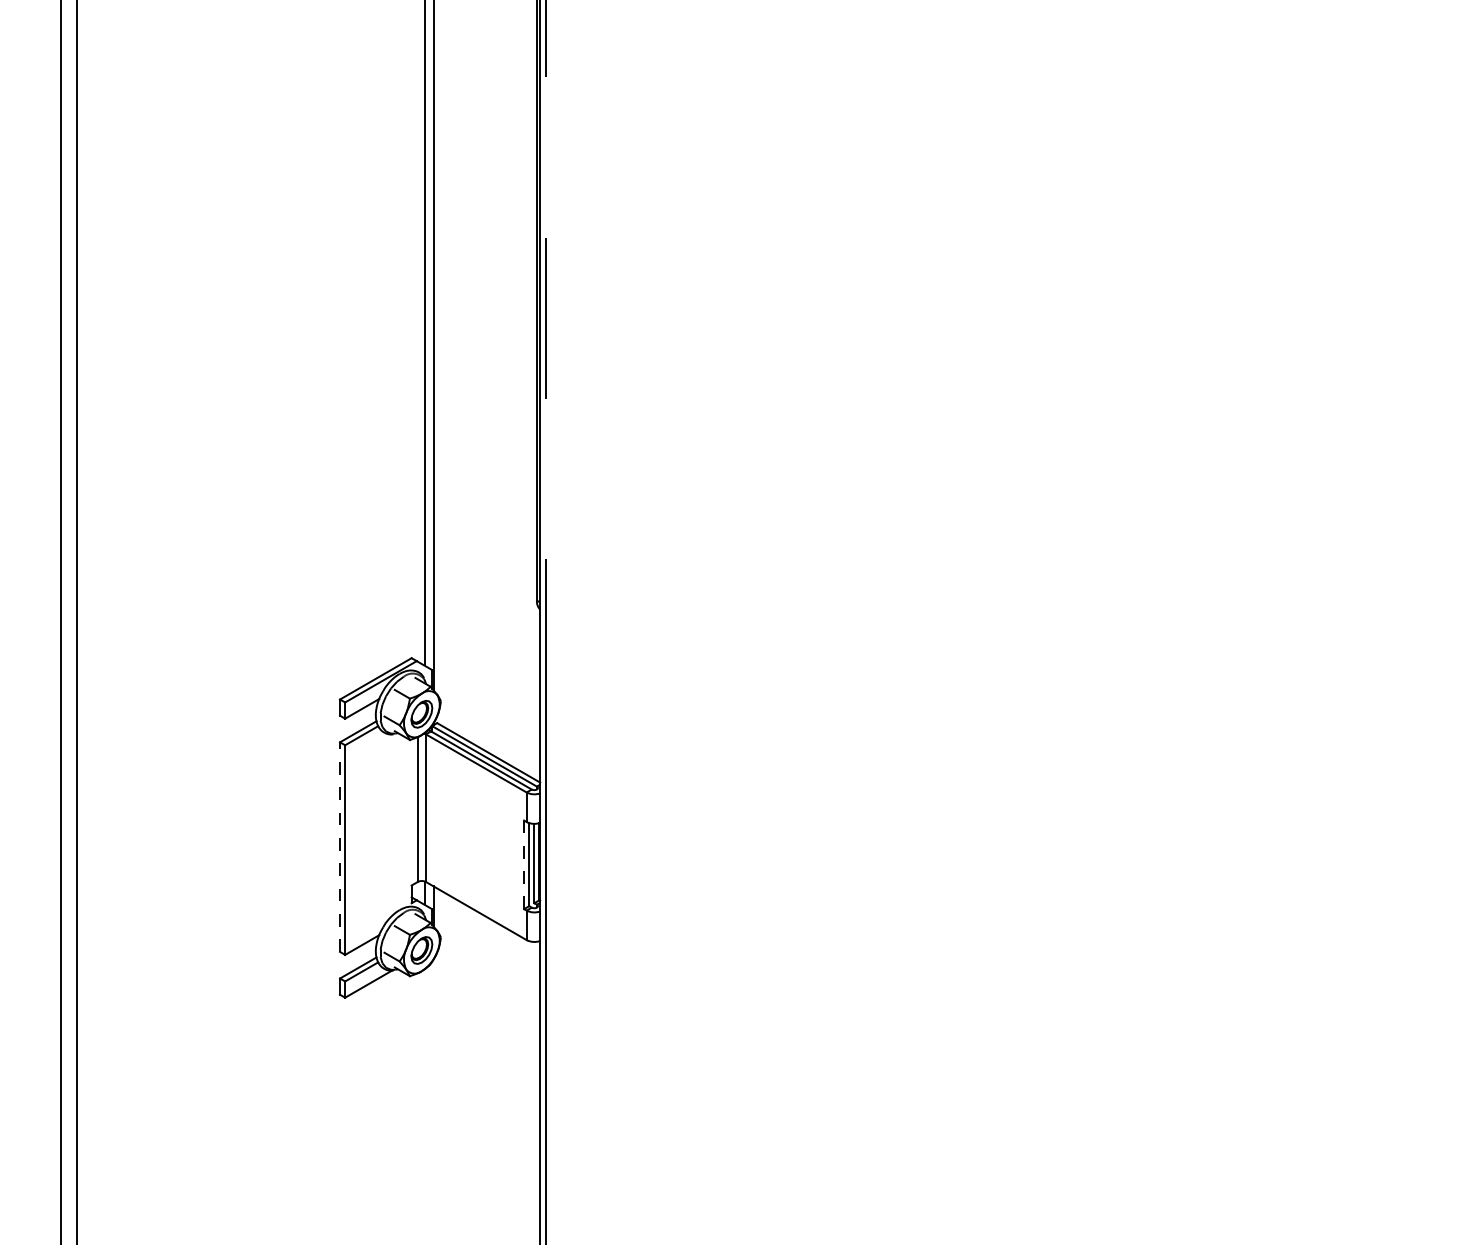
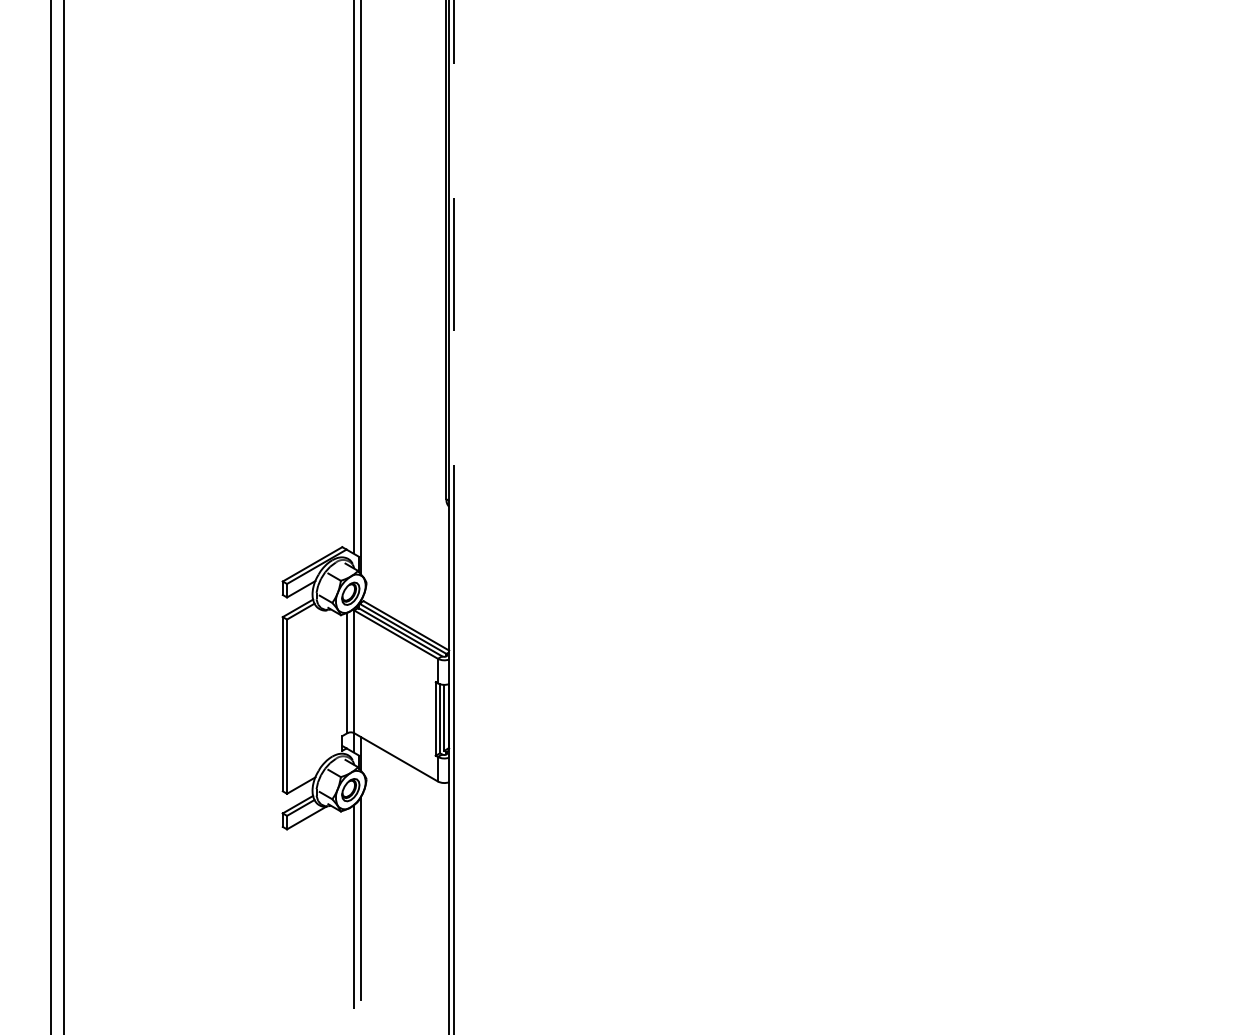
line: (340, 847) -> (283, 704), dashed -> solid
line: (524, 865) -> (436, 719), dashed -> solid
line: (433, 1080) -> (360, 898), added
line: (425, 1091) -> (353, 907), added

